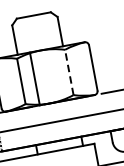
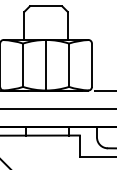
line: (69, 72) -> (69, 65), dashed -> solid
line: (35, 78) -> (46, 64), moved

